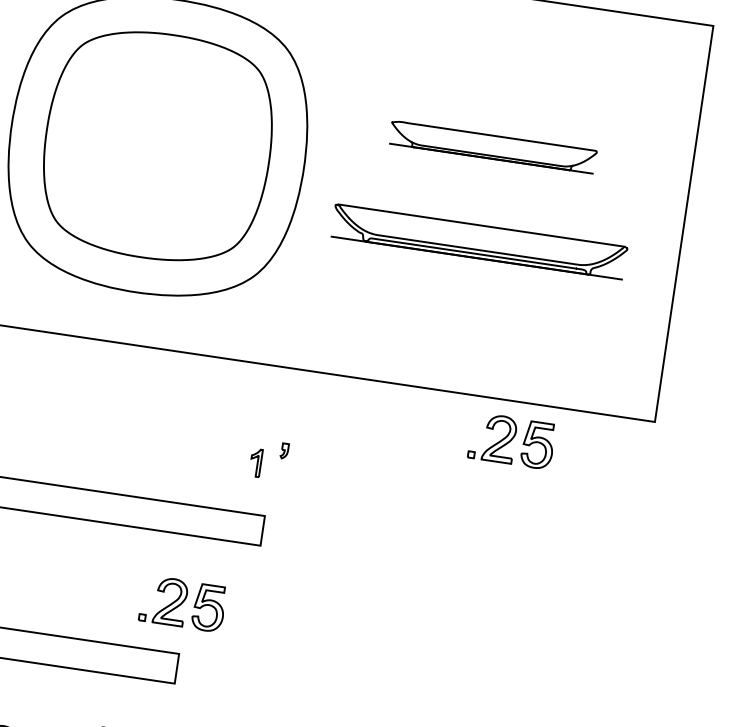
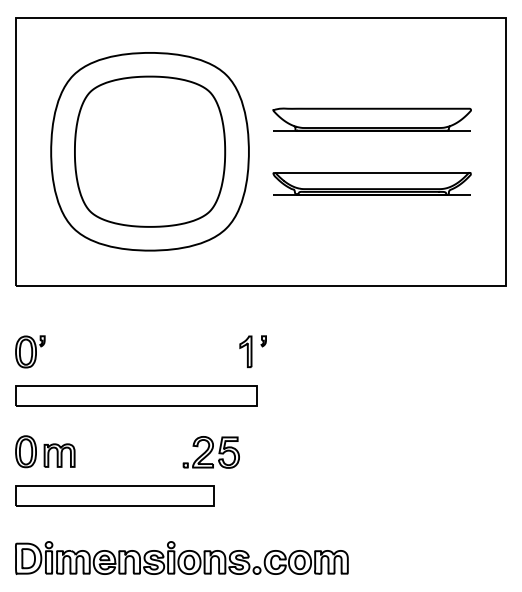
part: (492, 146) -> (371, 119), size x1.43
part: (510, 441) -> (412, 312), removed
part: (255, 462) -> (245, 351), size x1.67

